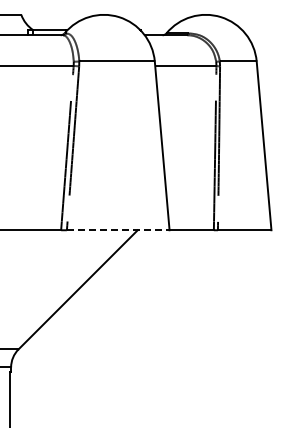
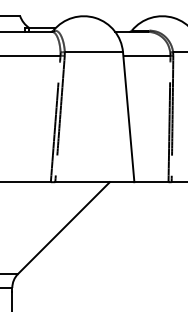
line: (118, 230) -> (95, 182), dashed -> solid

